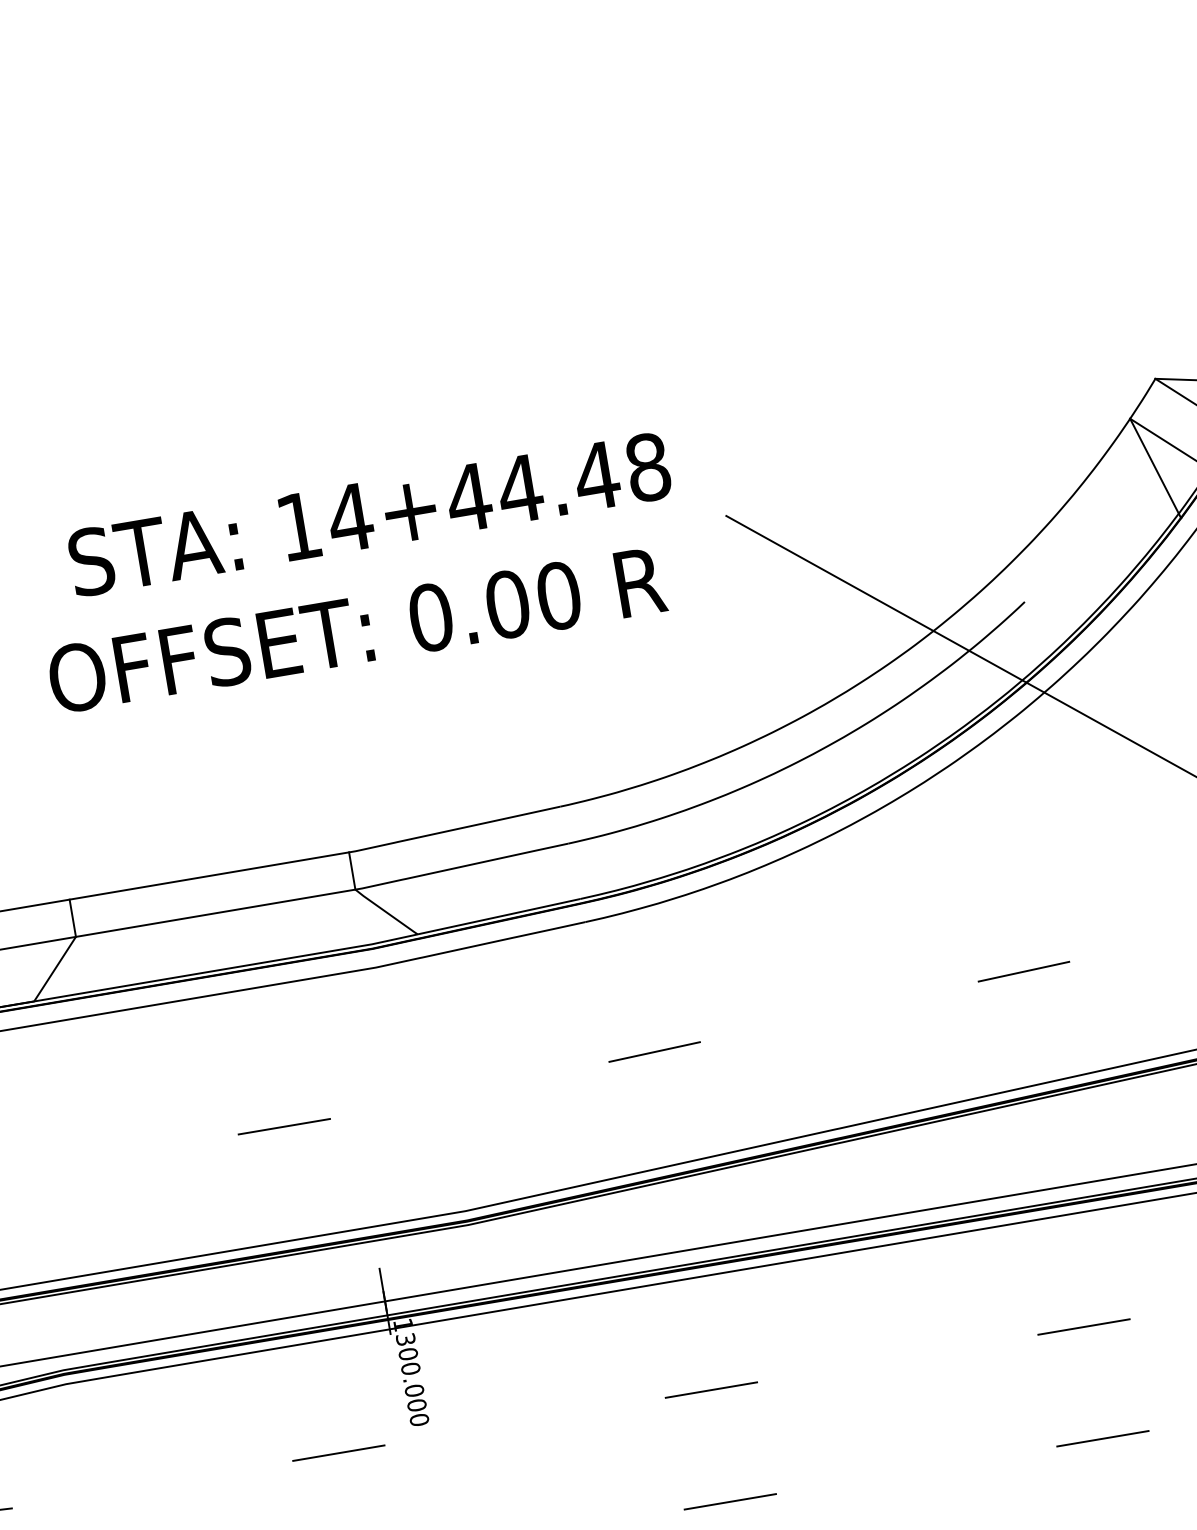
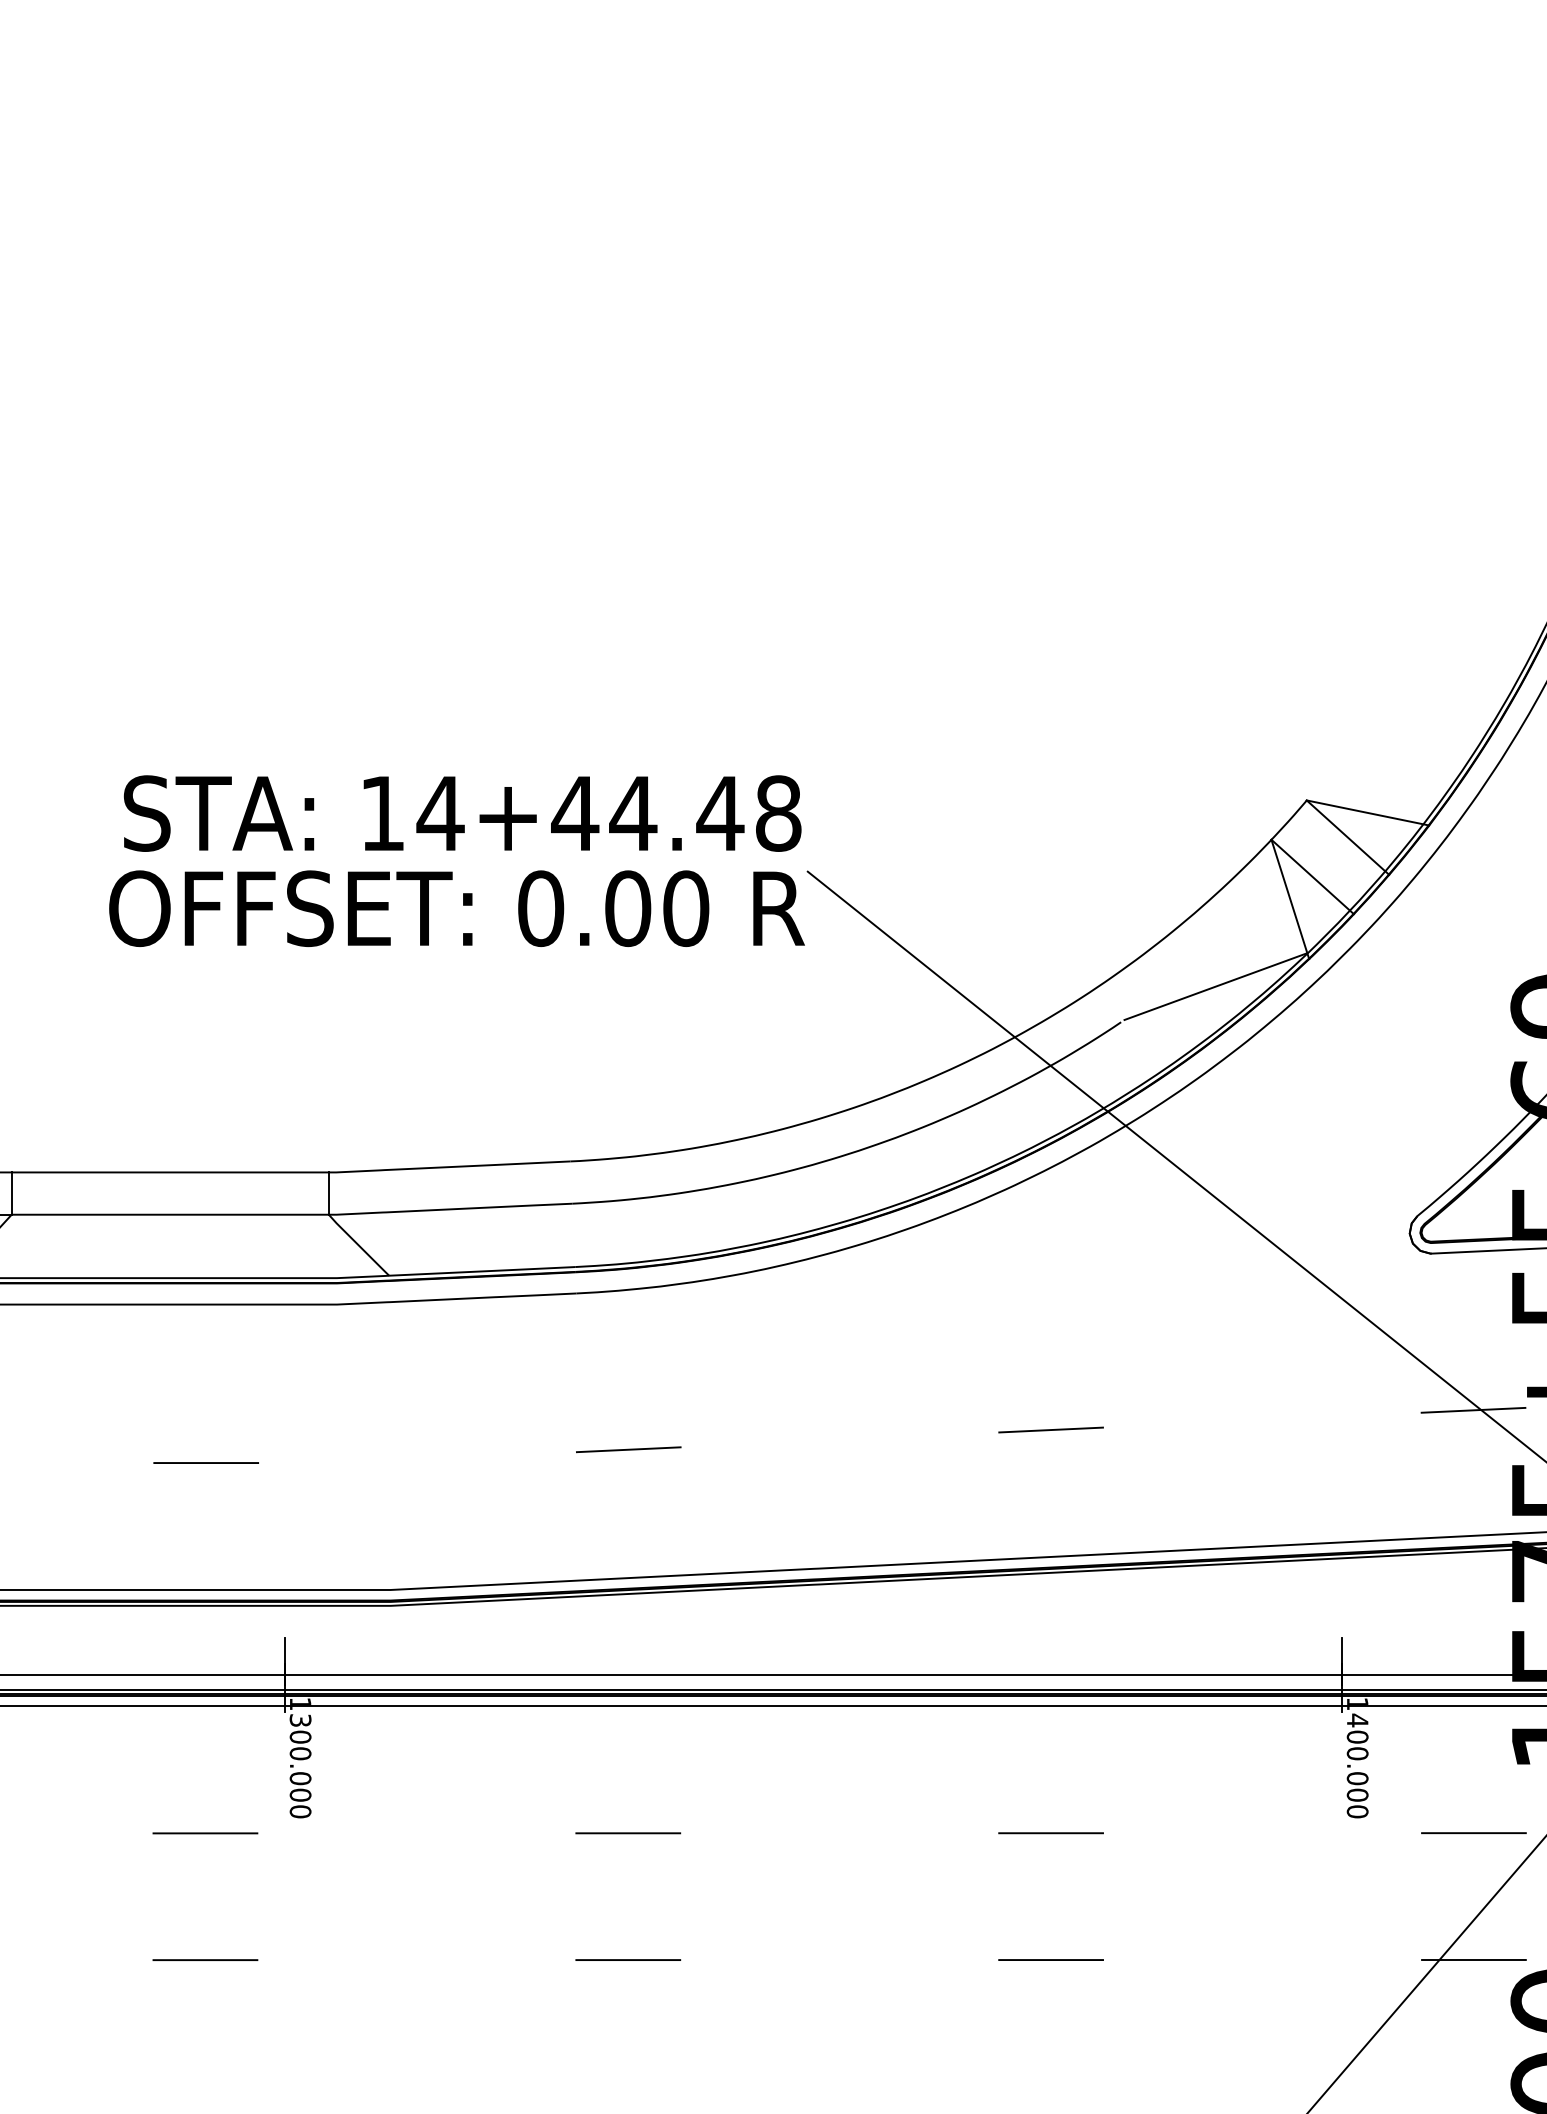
text: (369, 514) -> (462, 813), moved
line: (1102, 556) -> (1215, 986), added
text: (356, 630) -> (456, 908), moved

